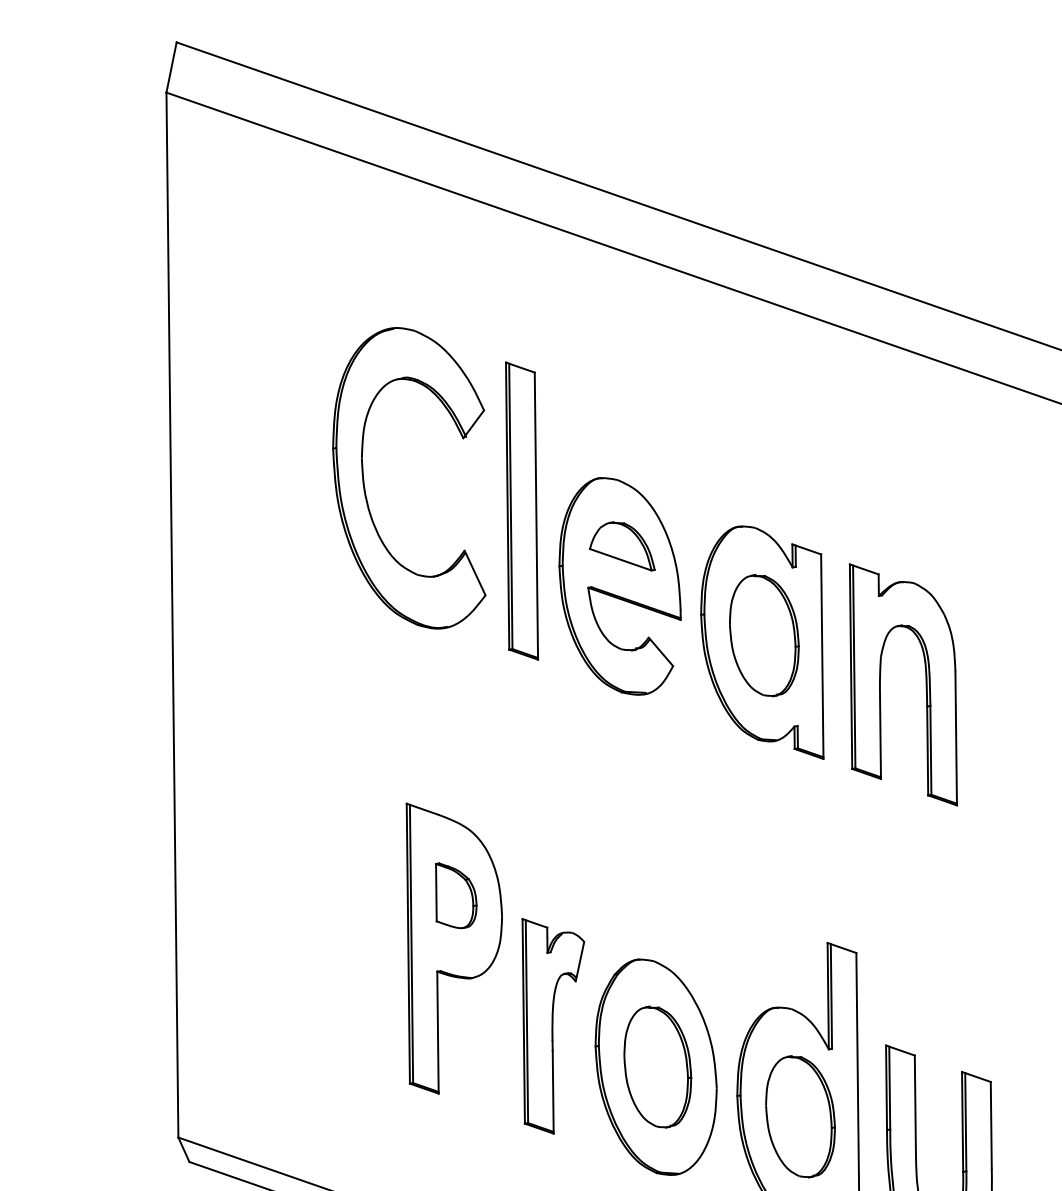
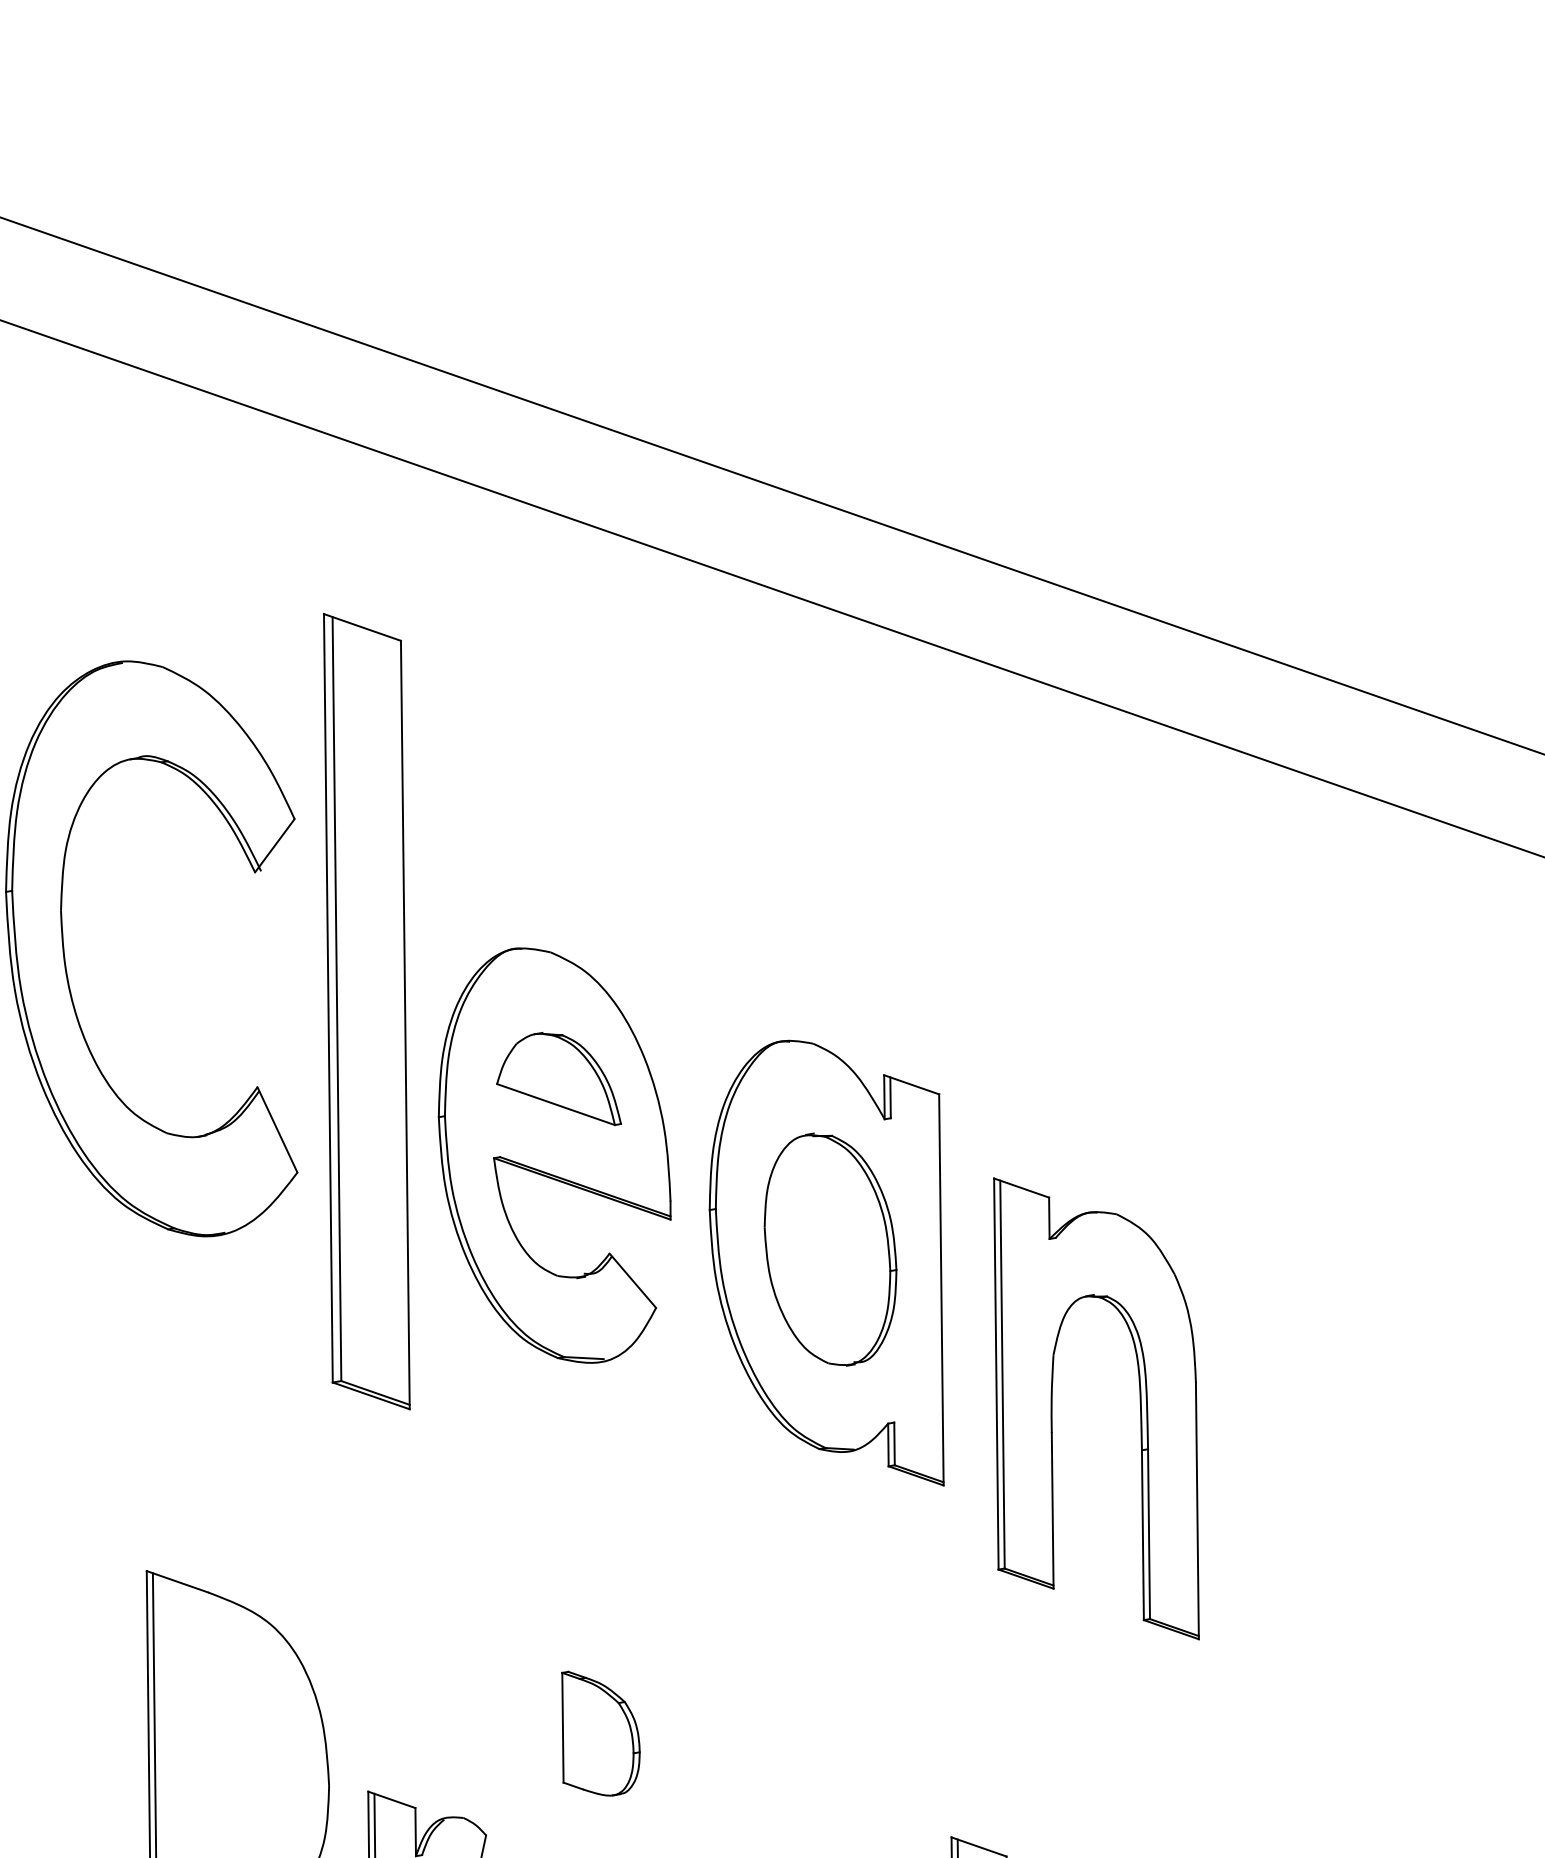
part: (522, 510) -> (368, 1010), size x1.4
part: (880, 684) -> (1052, 1408), moved
part: (456, 895) -> (601, 1733), moved

